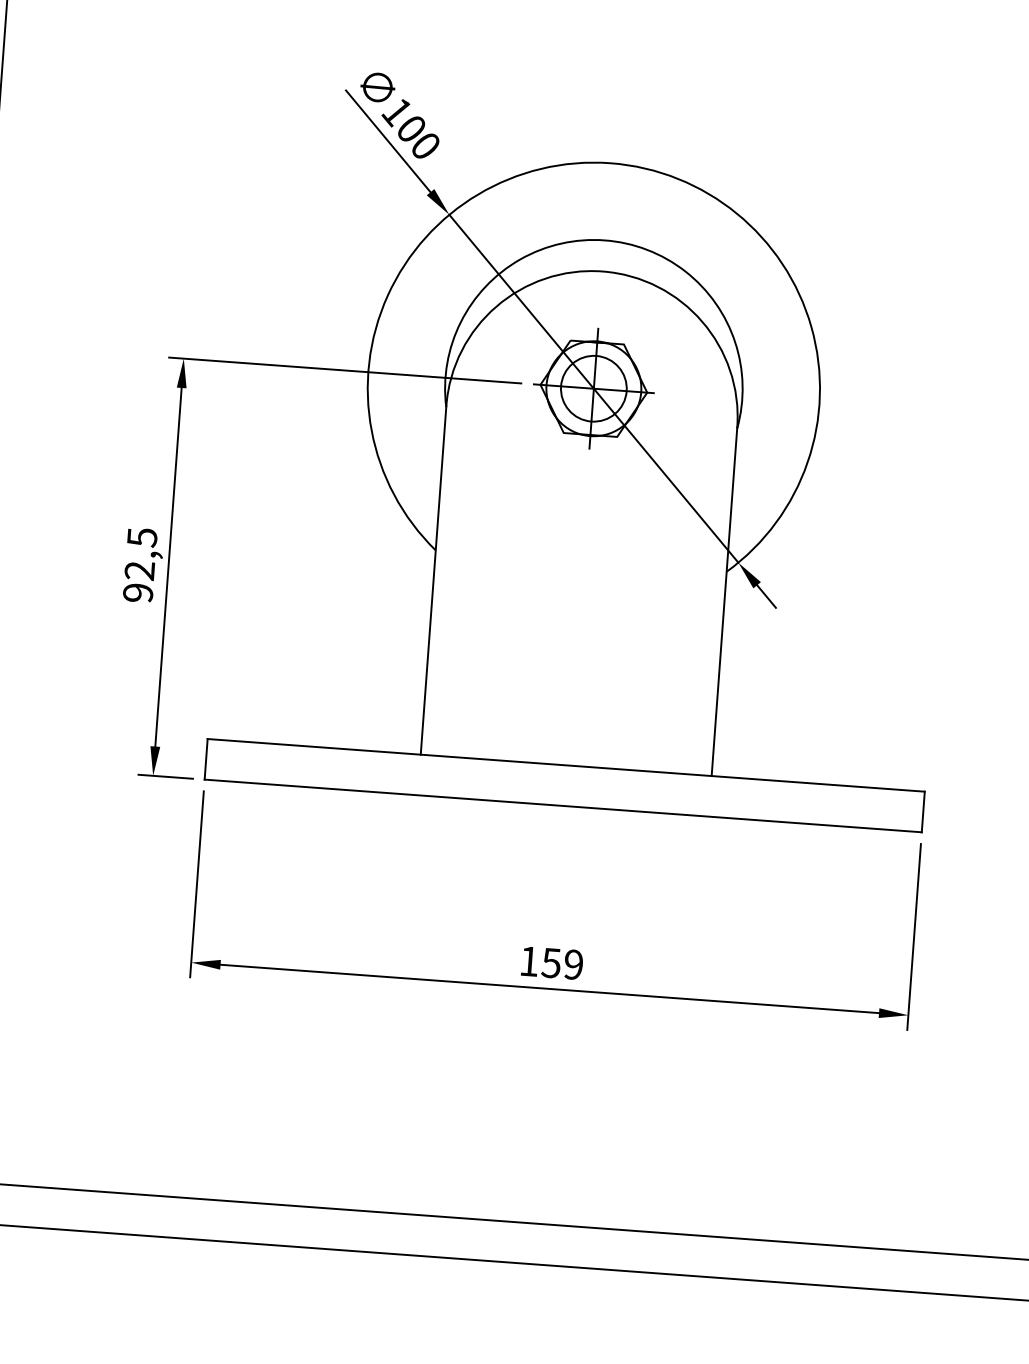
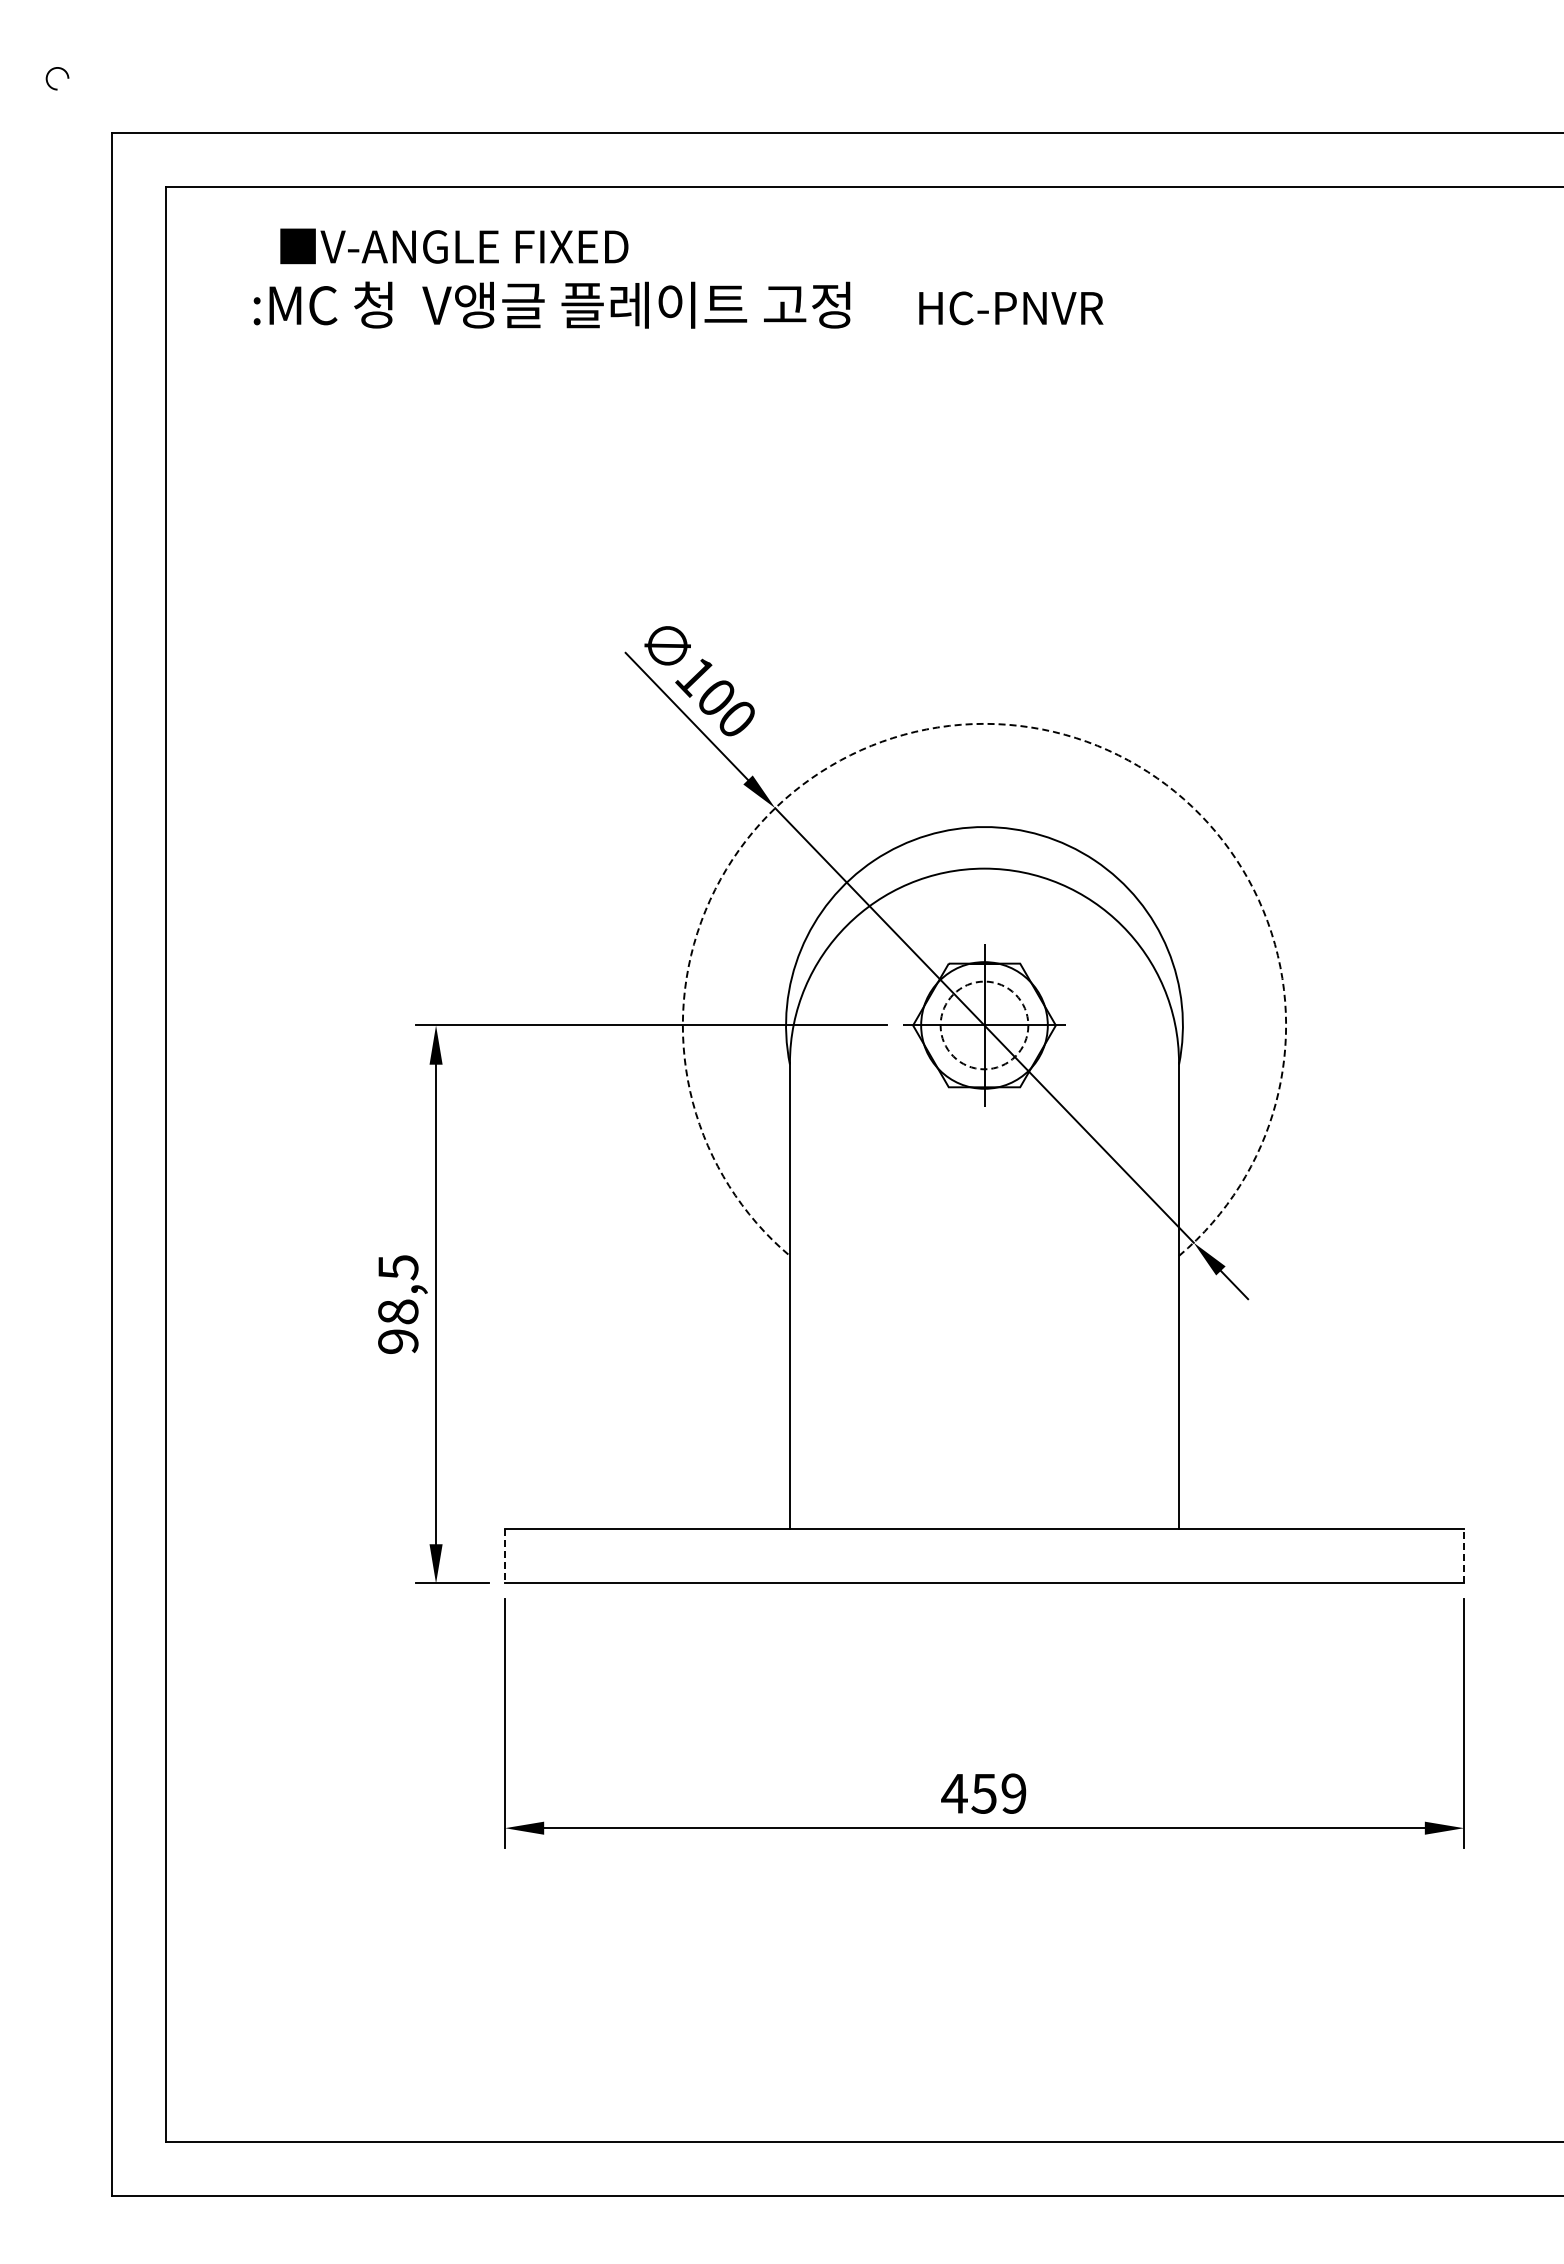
arc: (610, 162) -> (984, 723), solid -> dashed
circle: (593, 388) -> (984, 1025), solid -> dashed
text: (140, 570) -> (398, 1311), 92,5 -> 98,5
line: (205, 759) -> (504, 1556), solid -> dashed
line: (923, 811) -> (1464, 1555), solid -> dashed
text: (529, 961) -> (954, 1793), 159 -> 459

